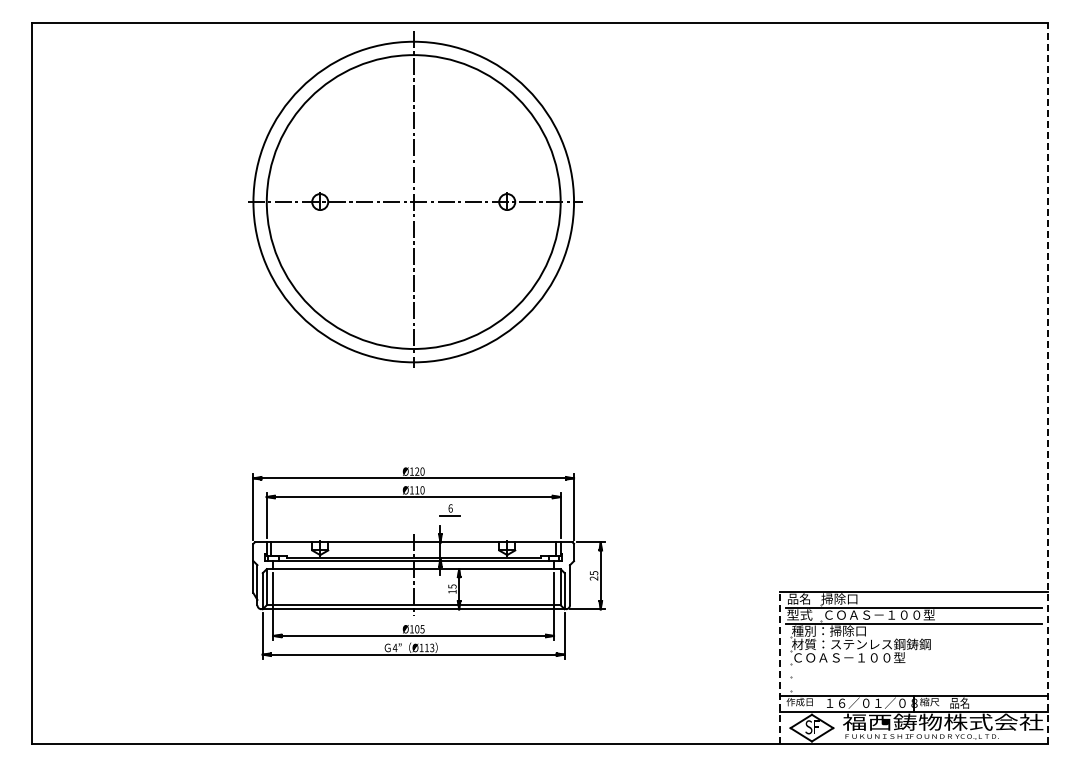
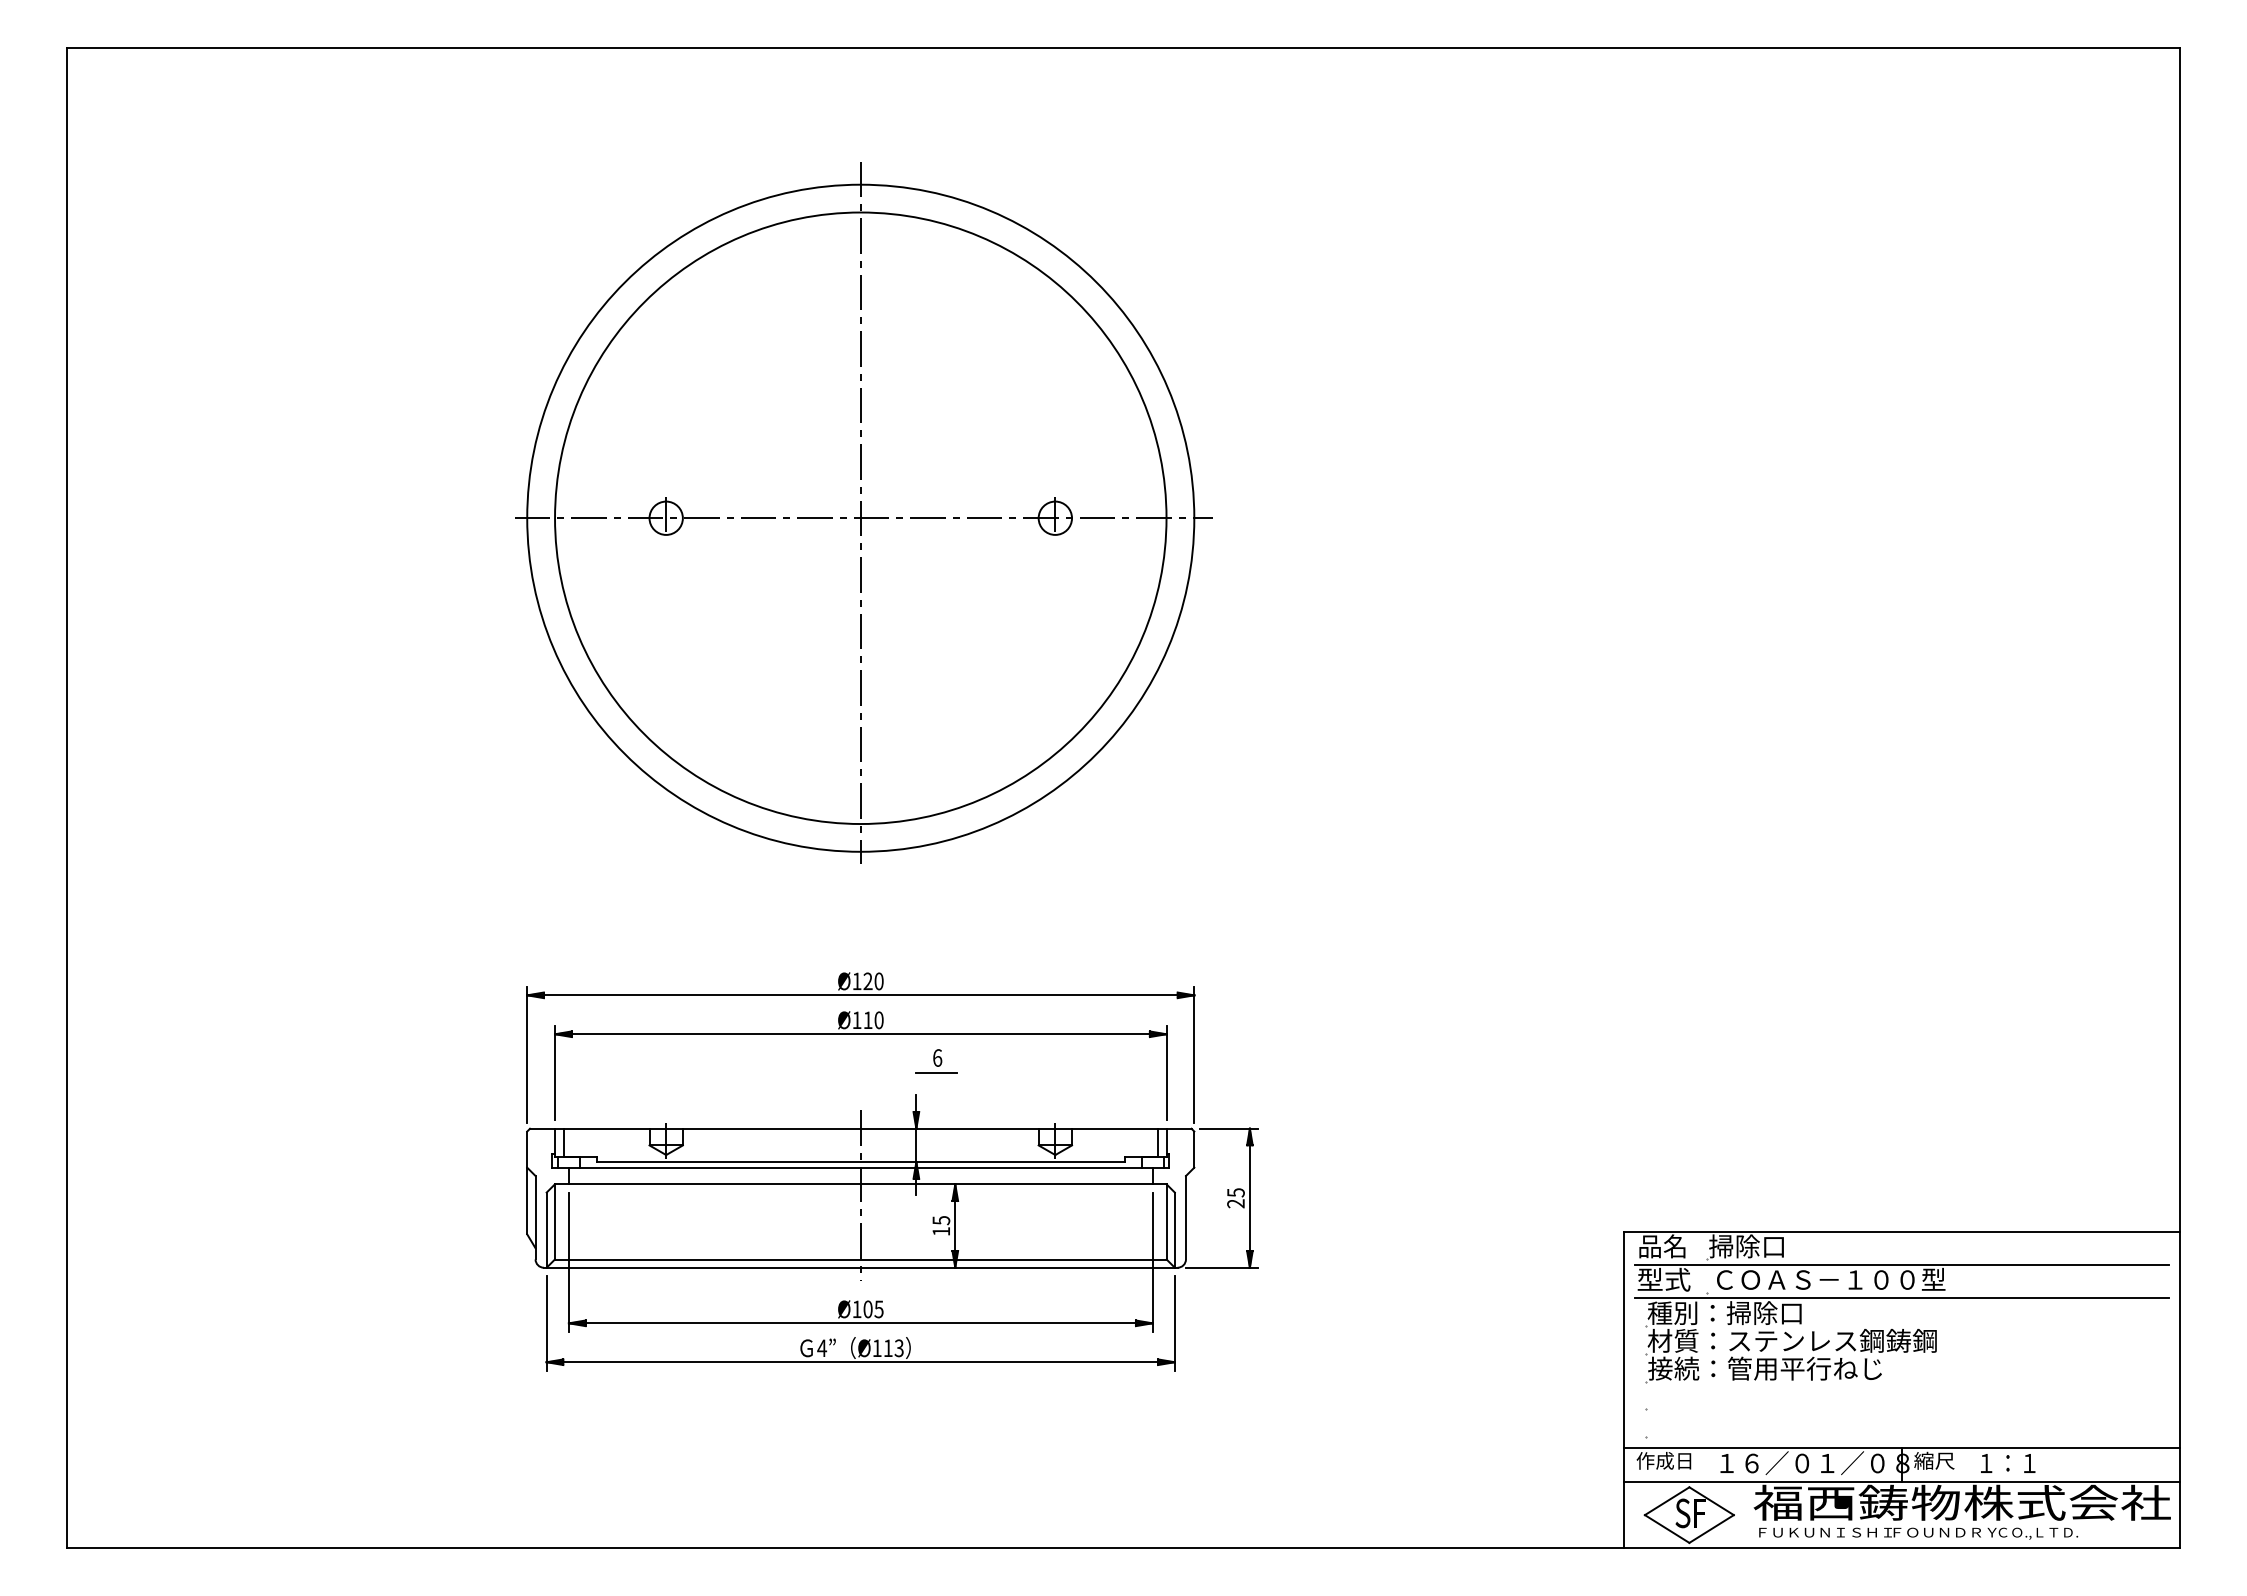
part: (415, 199) -> (864, 512), moved
line: (1047, 383) -> (2179, 798), dashed -> solid
text: (848, 657) -> (1765, 1368), ＣＯＡＳ－１００型 -> 接続：管用平行ねじ
line: (780, 667) -> (1623, 1388), dashed -> solid
text: (964, 702) -> (2006, 1461), 品名 -> １：１

